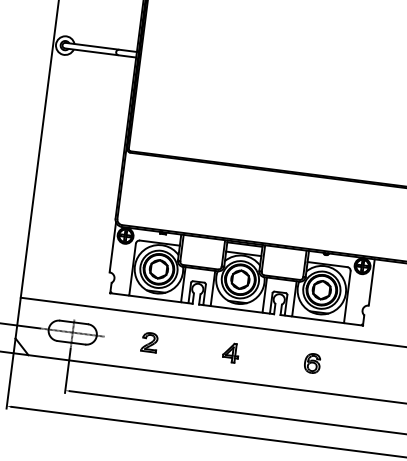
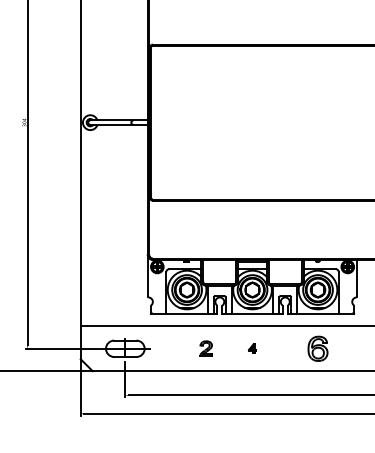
part: (148, 341) -> (205, 348), moved
part: (231, 352) -> (252, 348), size x0.6
part: (311, 362) -> (317, 348), size x1.6

